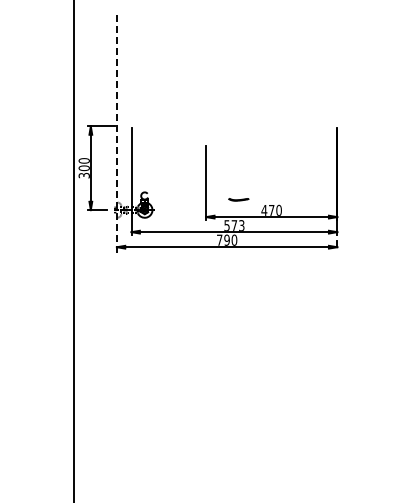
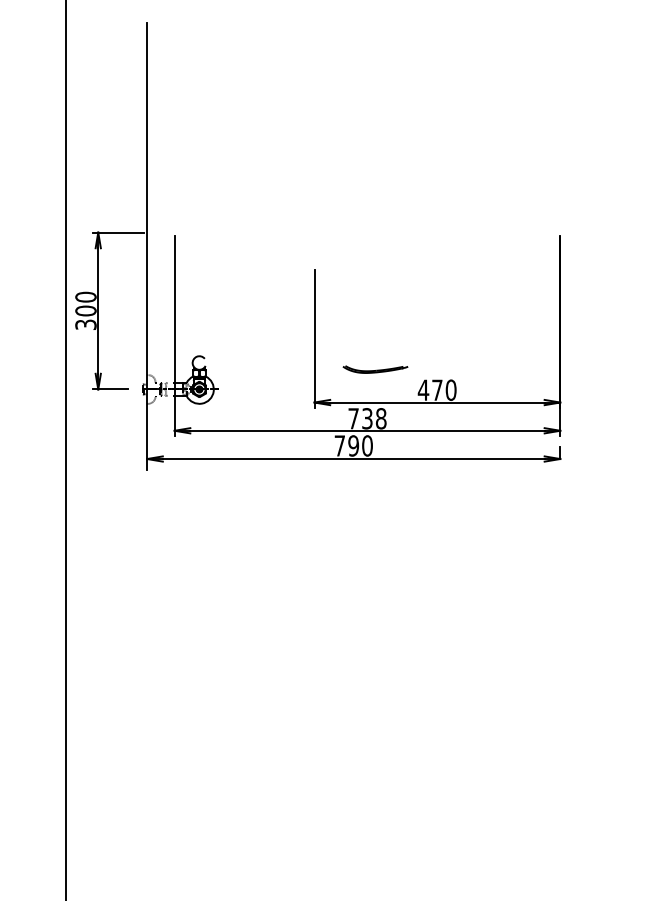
line: (116, 134) -> (146, 247), dashed -> solid
part: (238, 199) -> (375, 369), size x1.67
text: (234, 225) -> (367, 418), 573 -> 738

